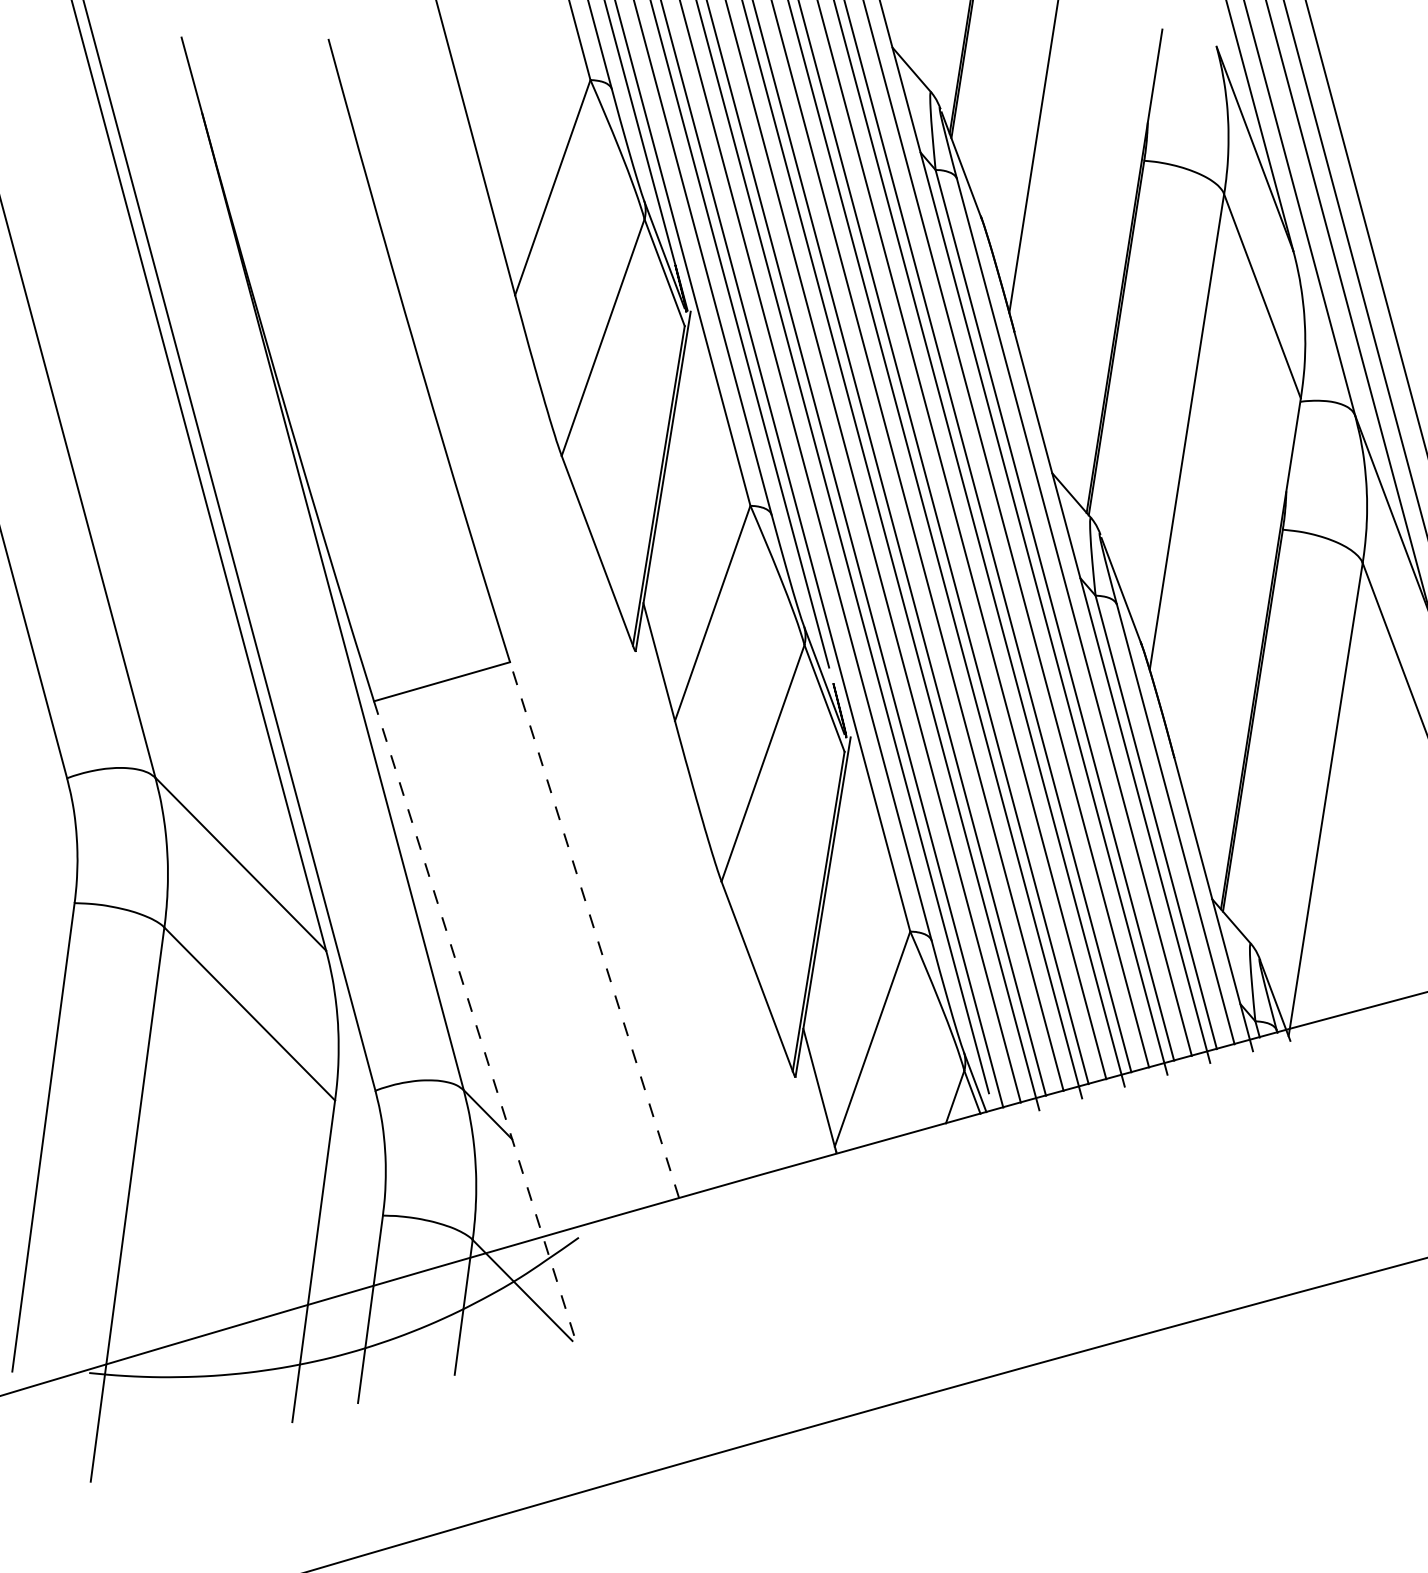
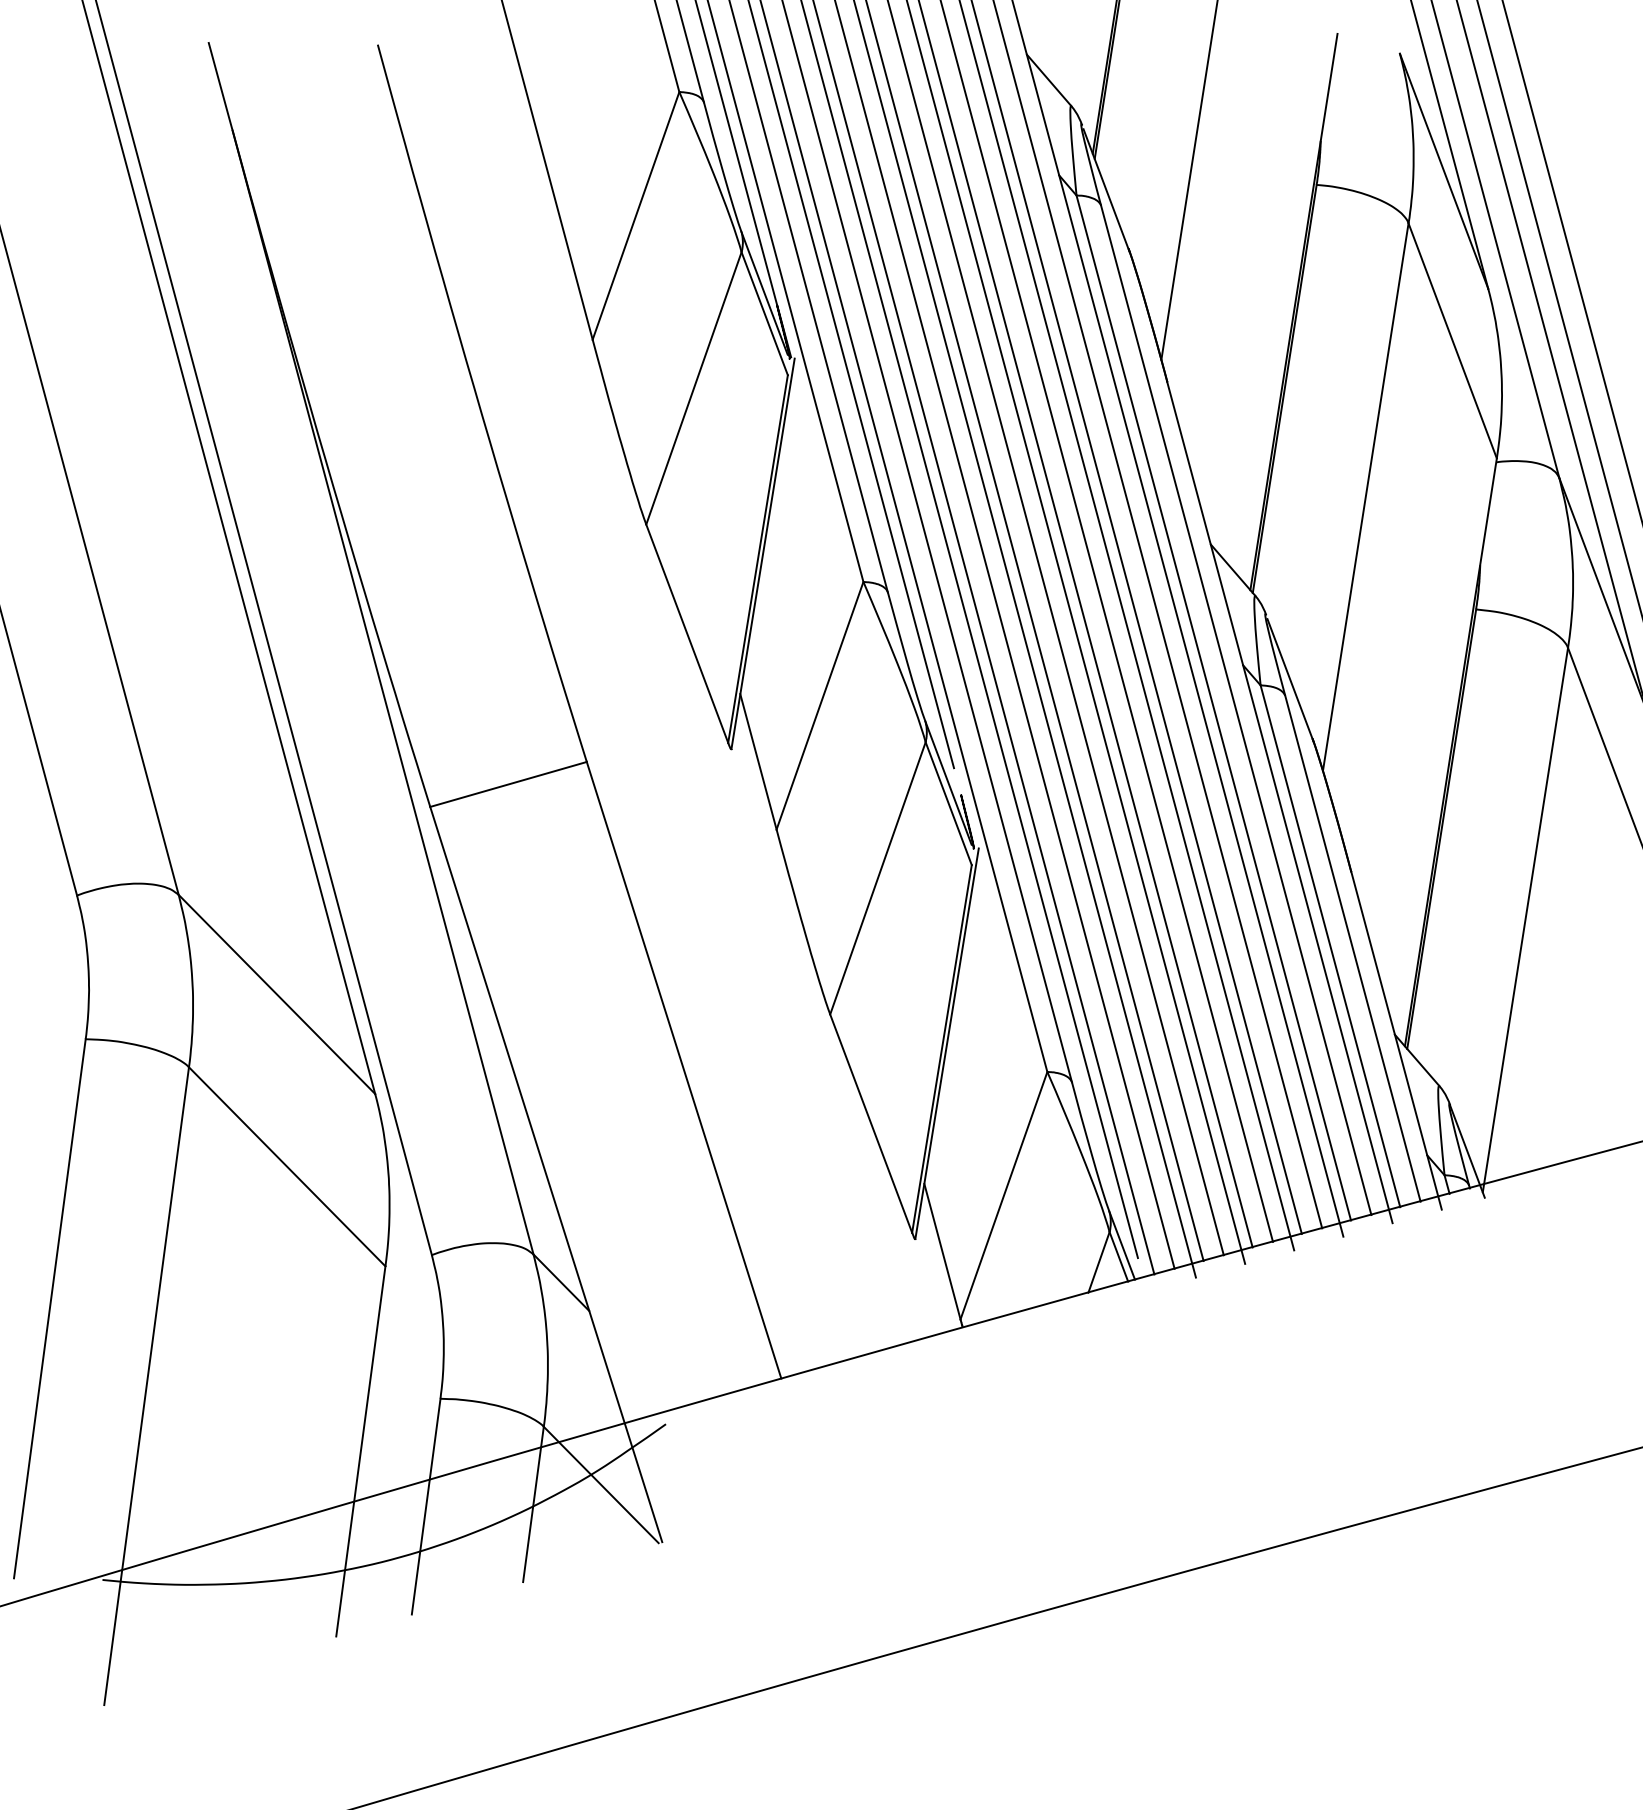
line: (594, 930) -> (683, 1070), dashed -> solid
line: (474, 1020) -> (545, 1174), dashed -> solid

